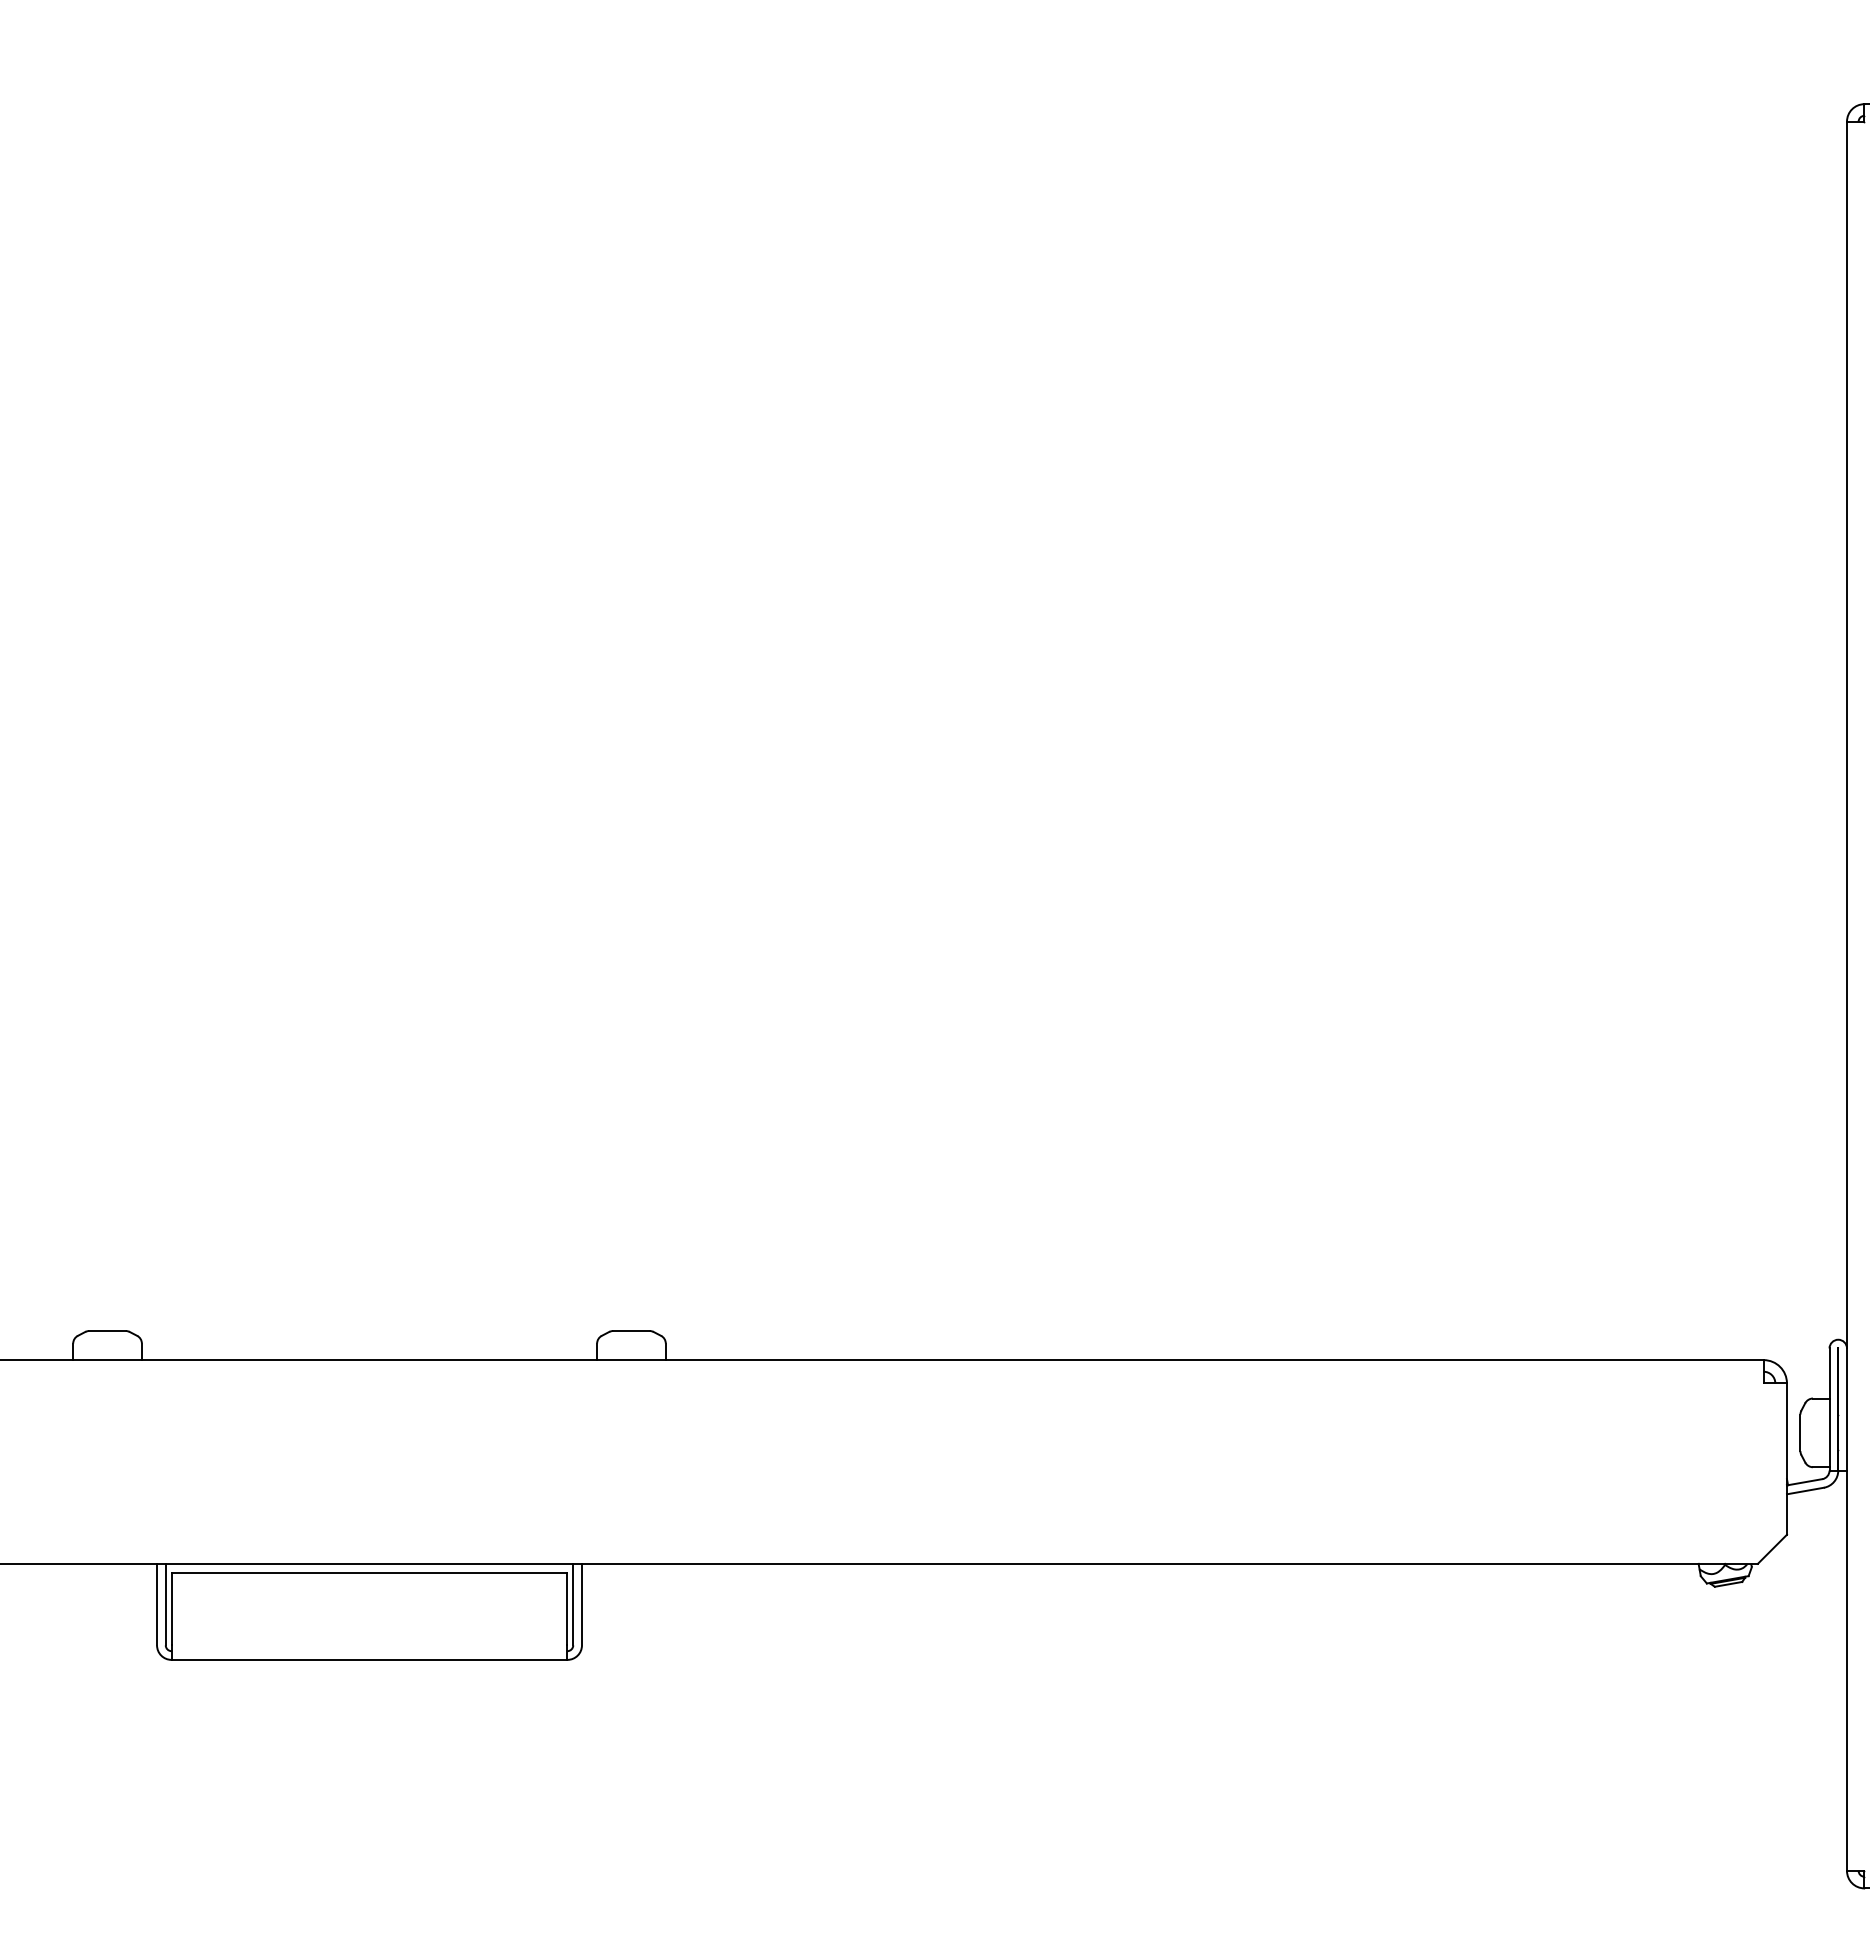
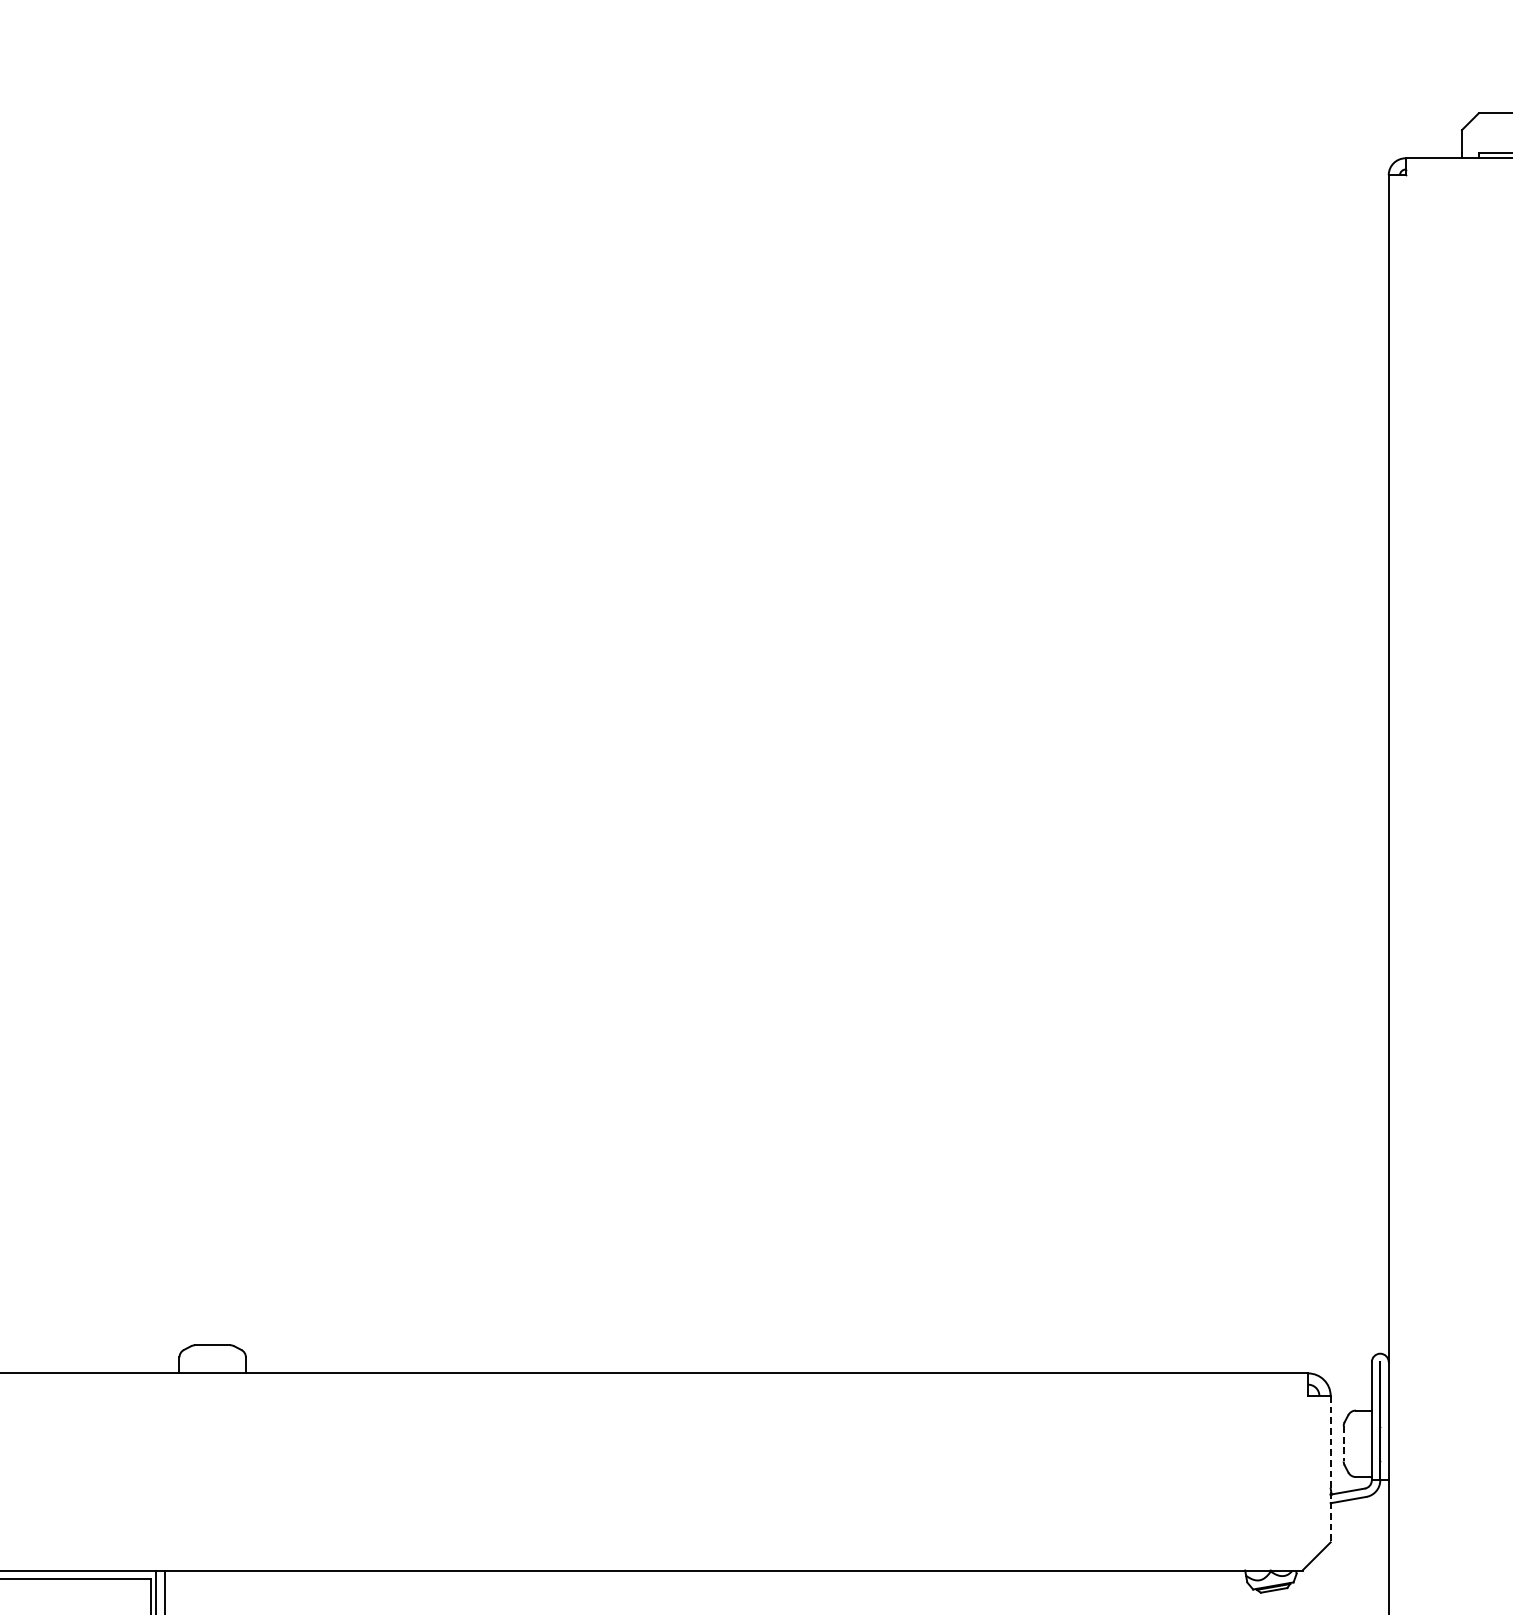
line: (1800, 1433) -> (1343, 1444), solid -> dashed
line: (1786, 1459) -> (1330, 1469), solid -> dashed

